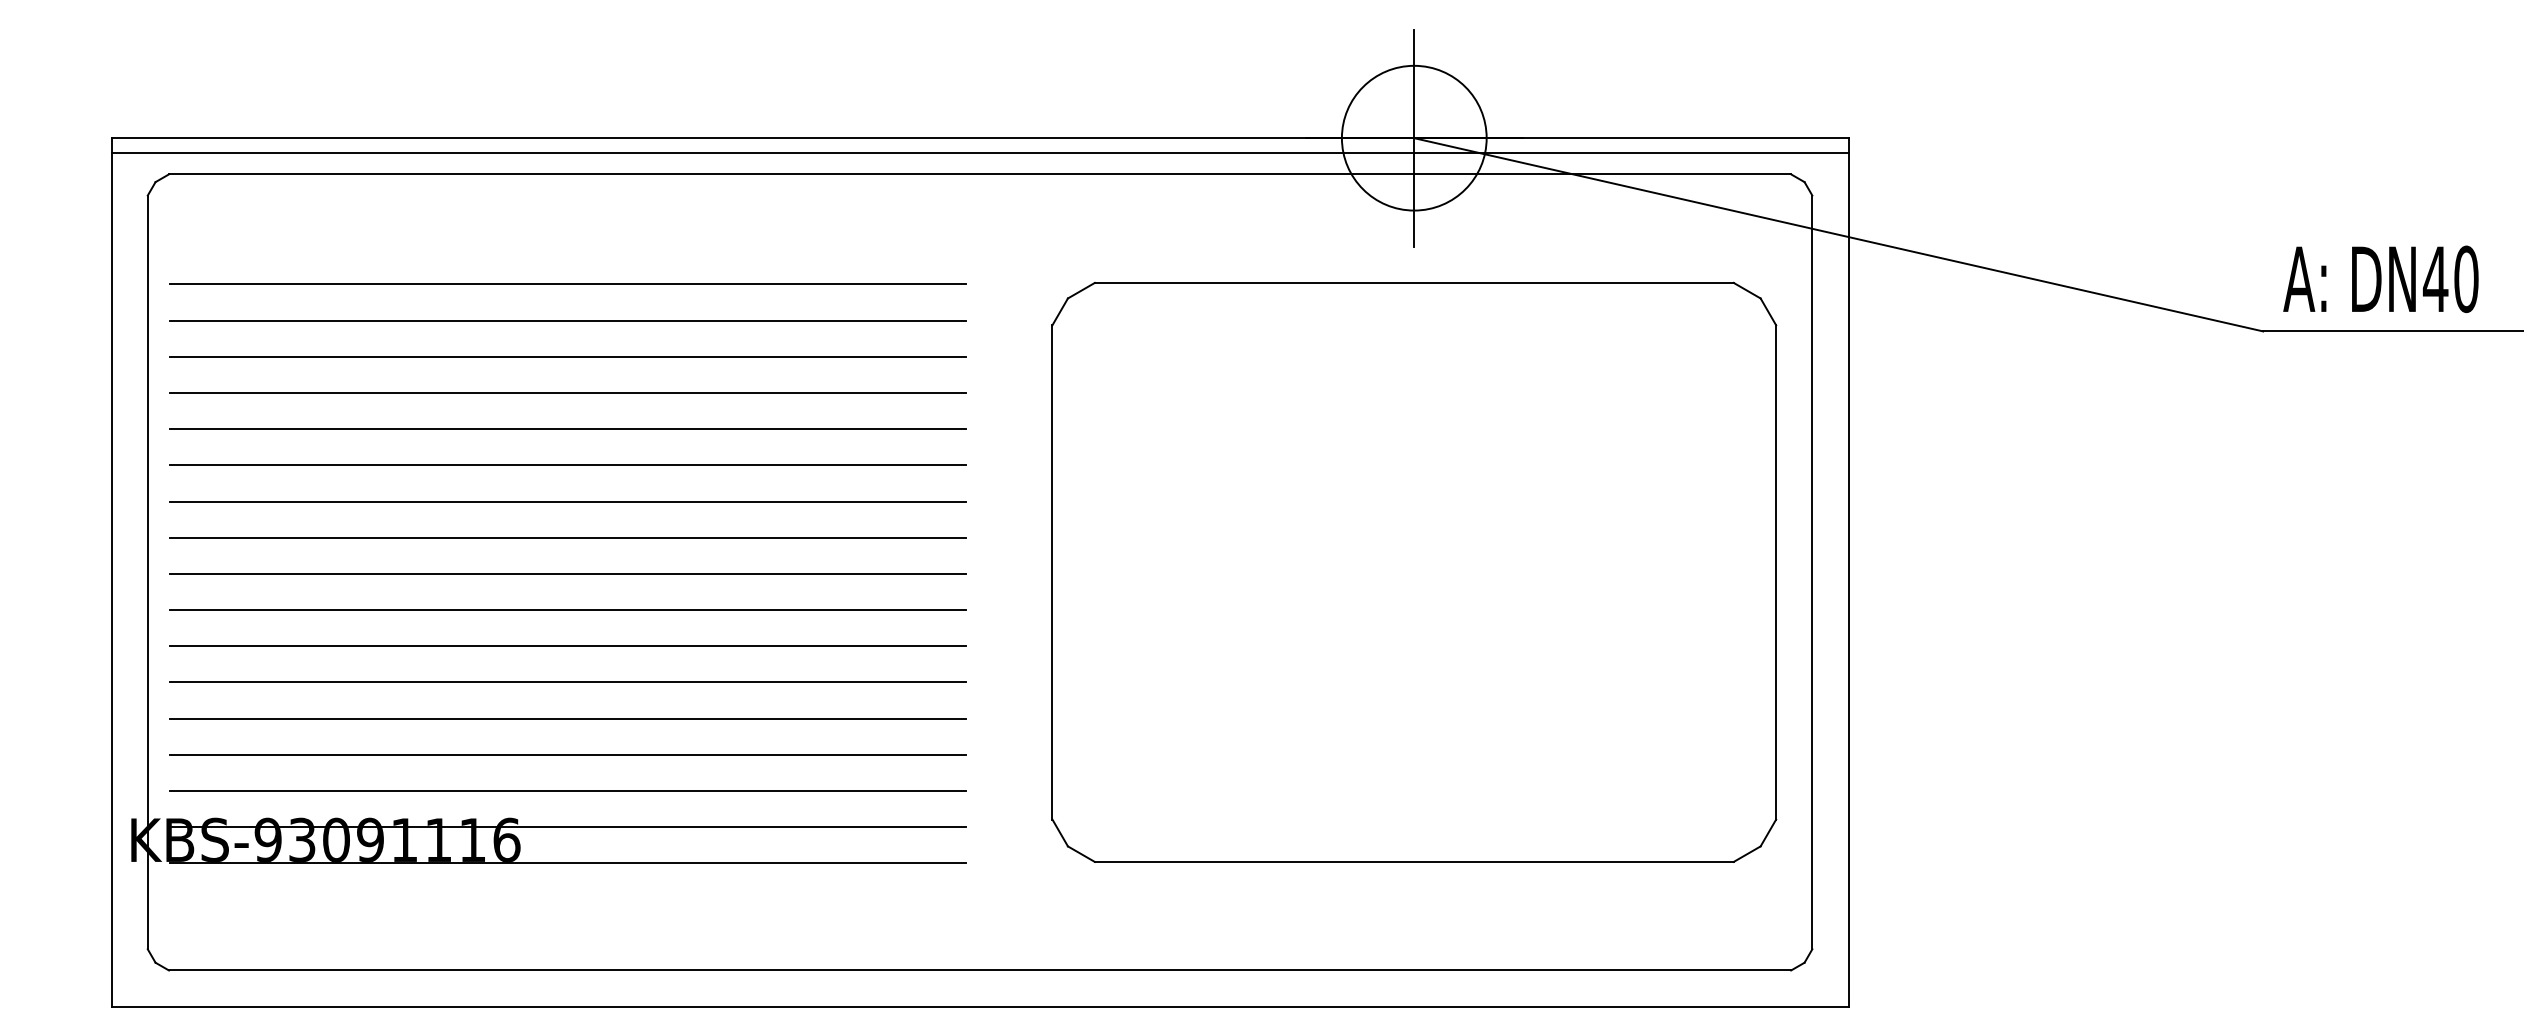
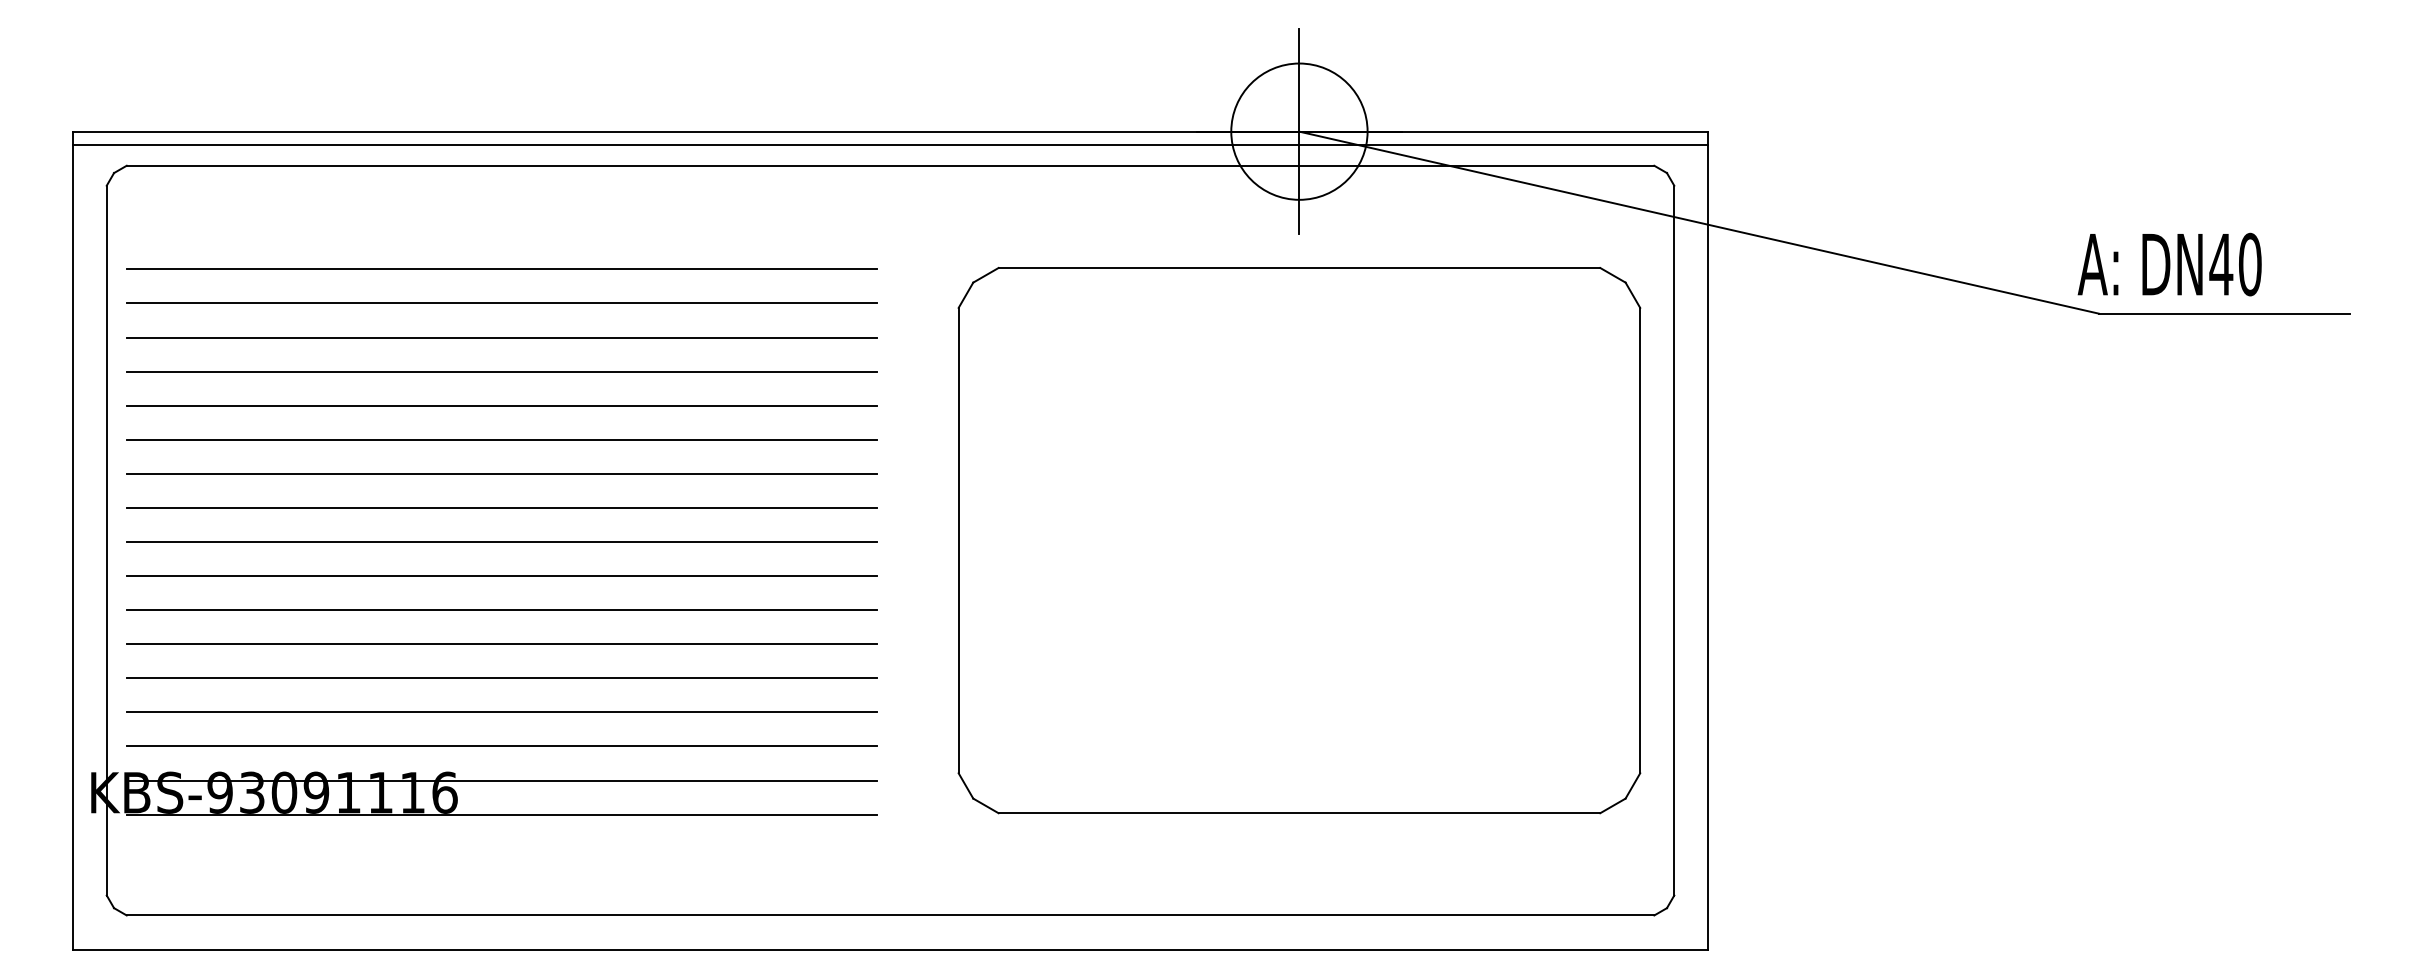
text: (2380, 279) -> (2169, 264), moved

